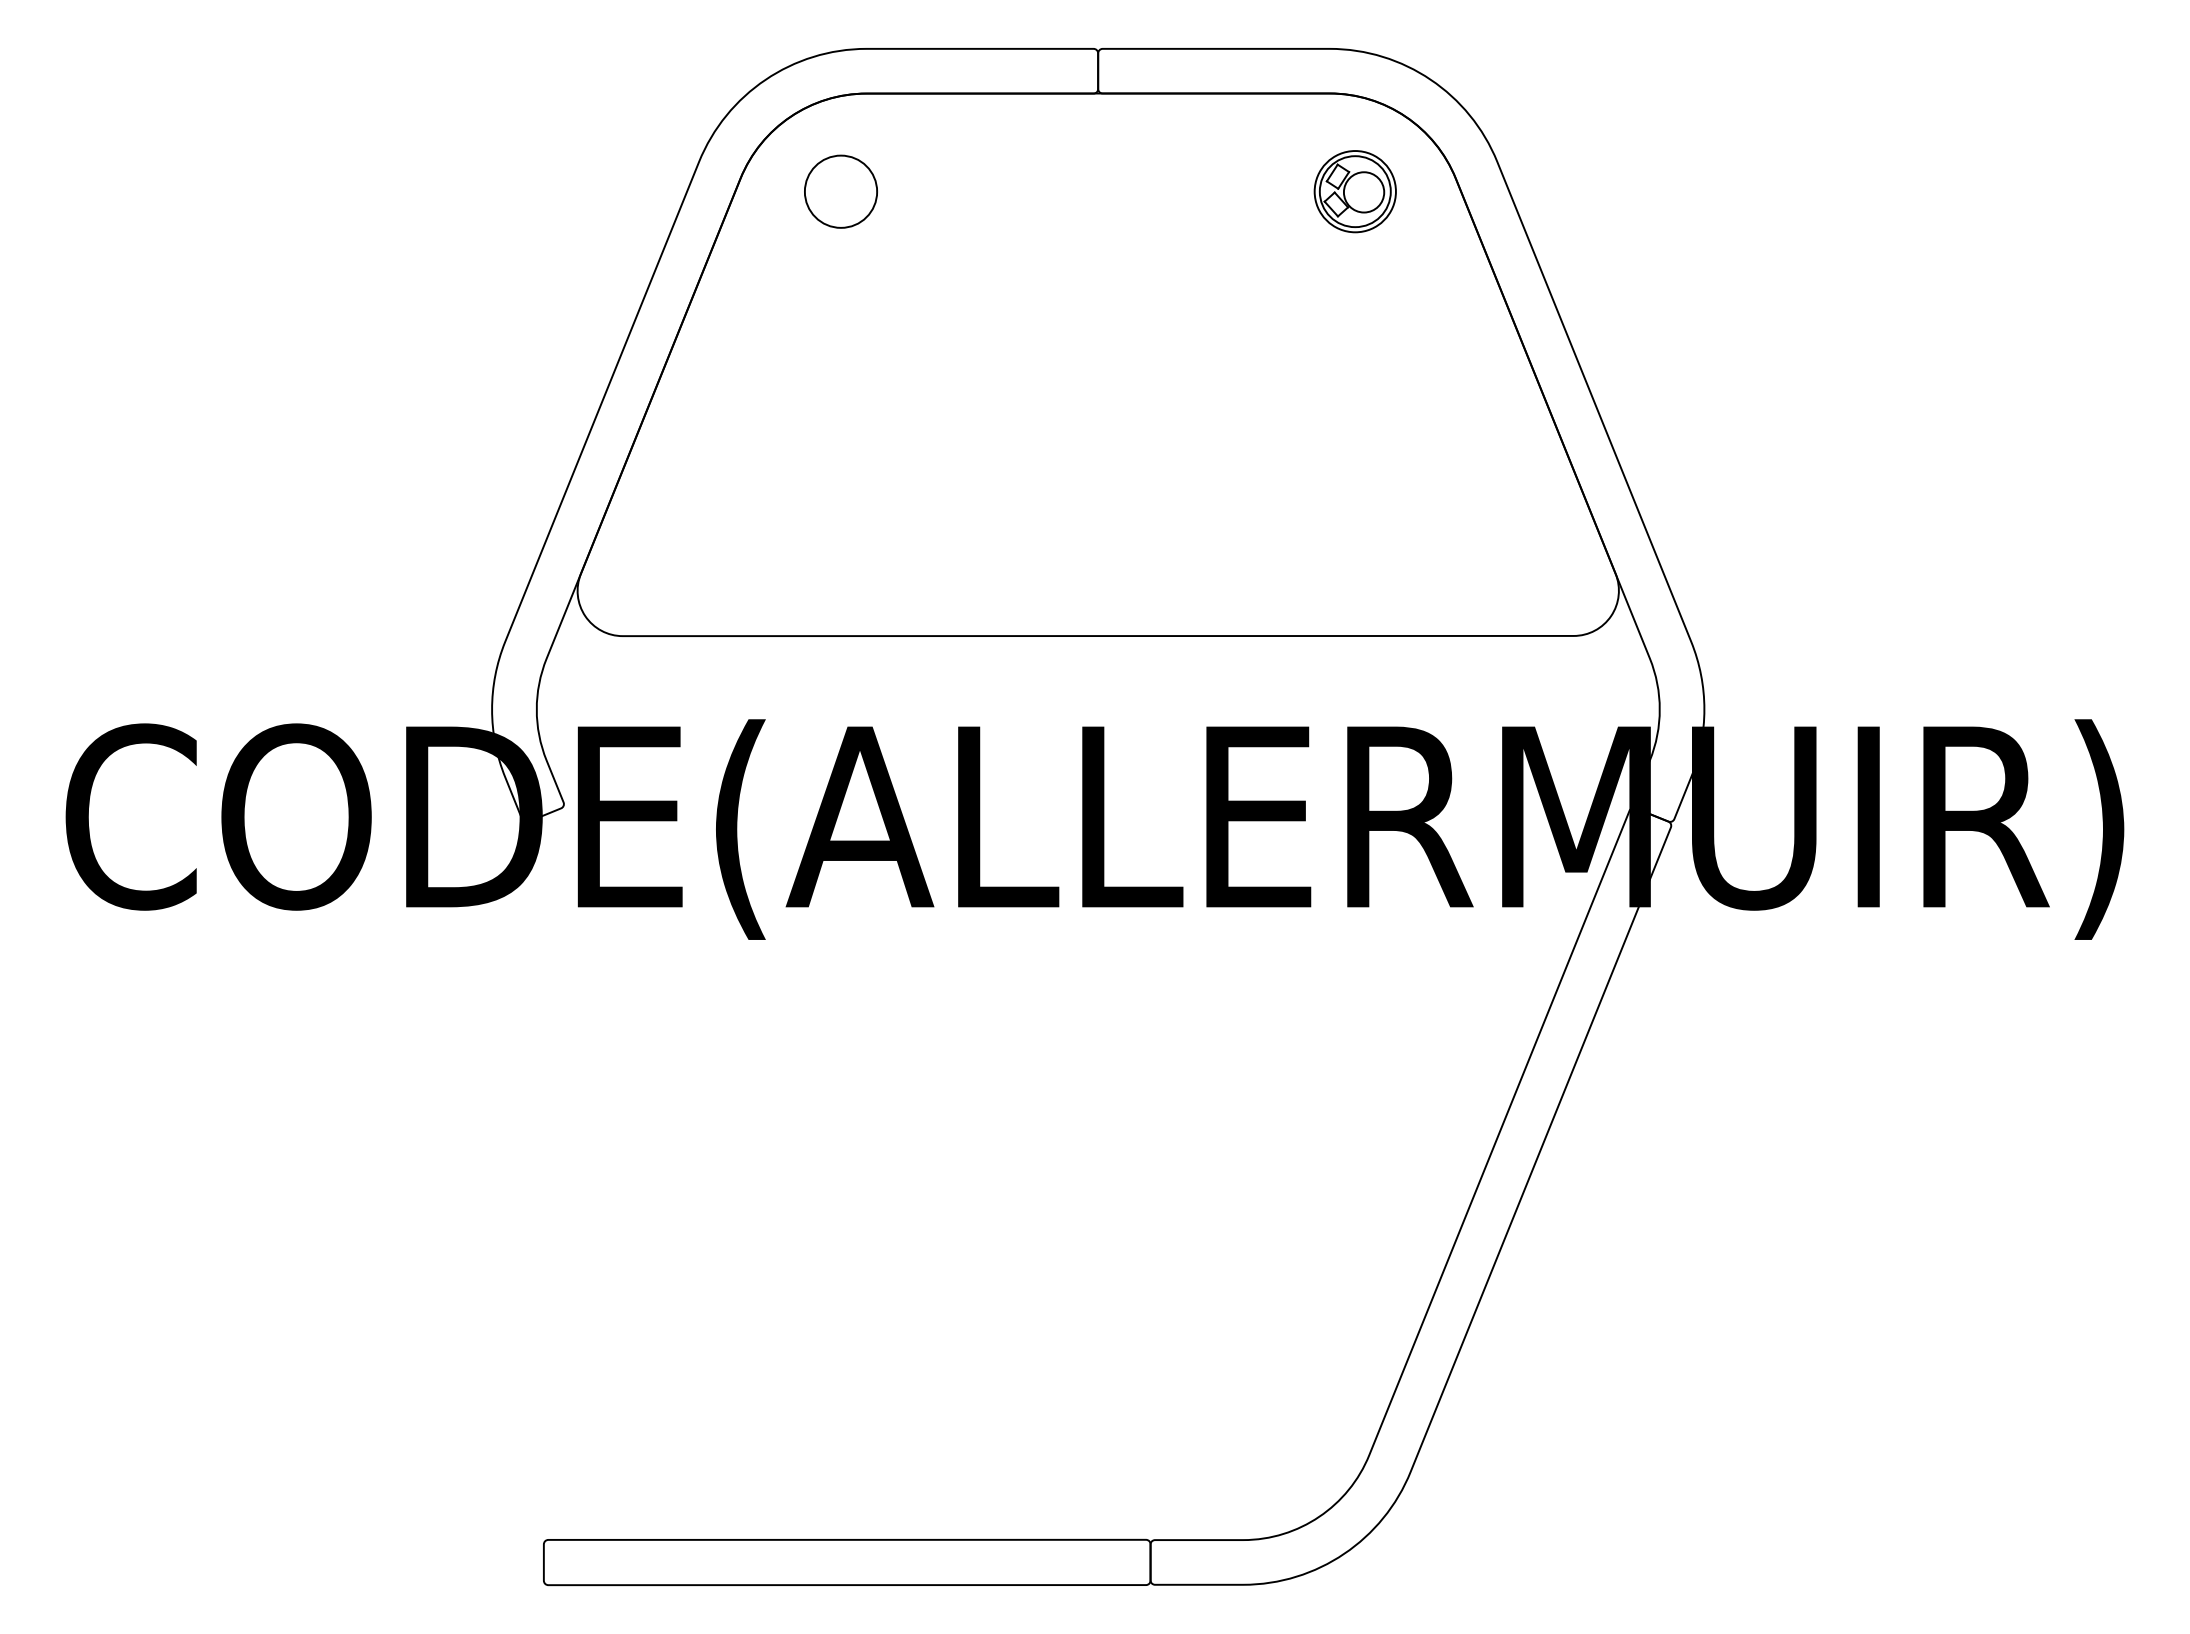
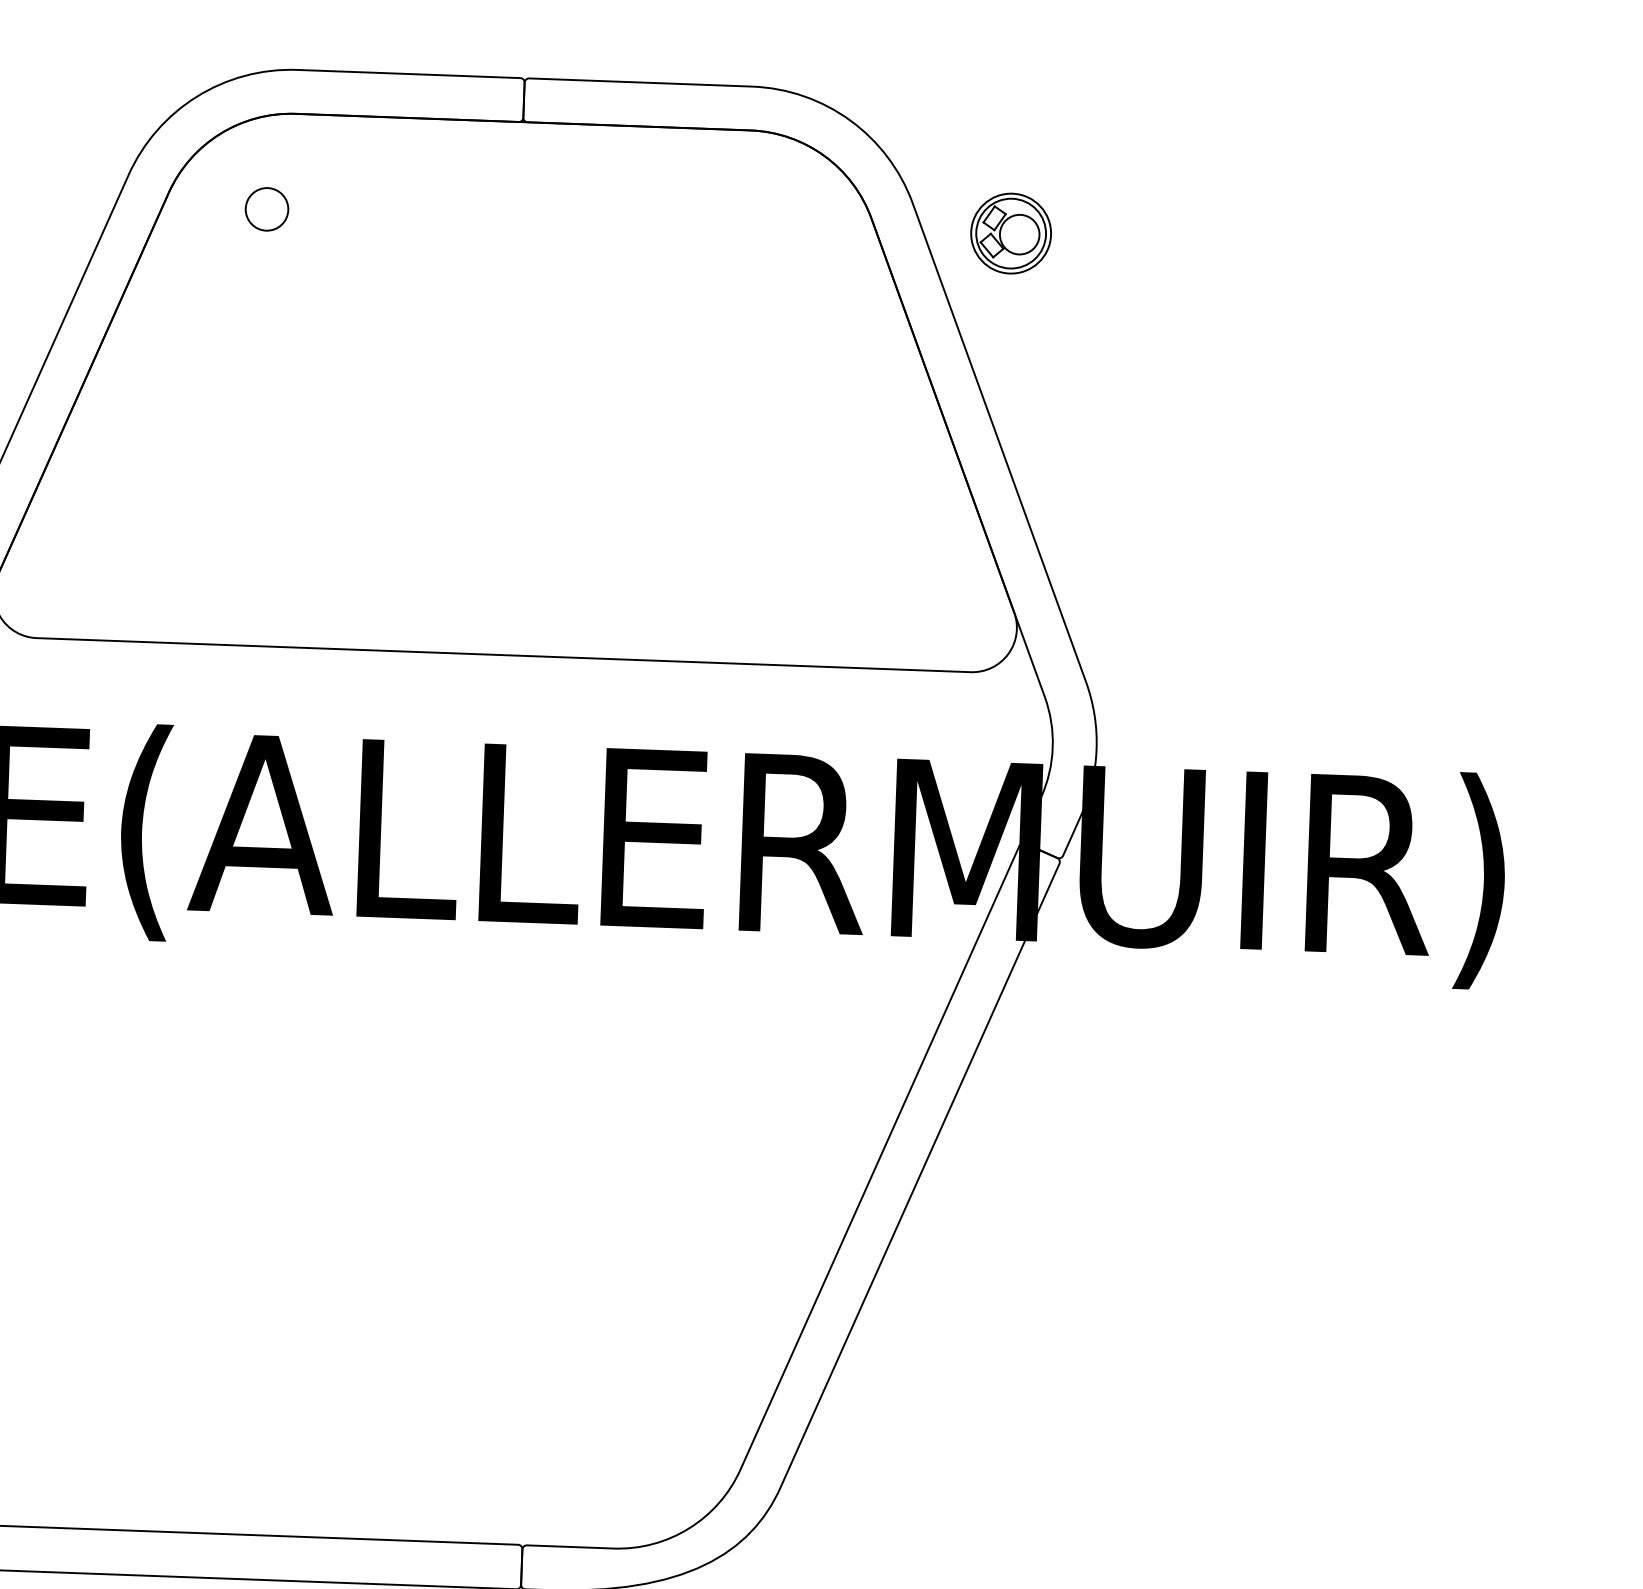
circle: (840, 191) -> (266, 209), size x0.6
part: (1354, 191) -> (1010, 233), moved

